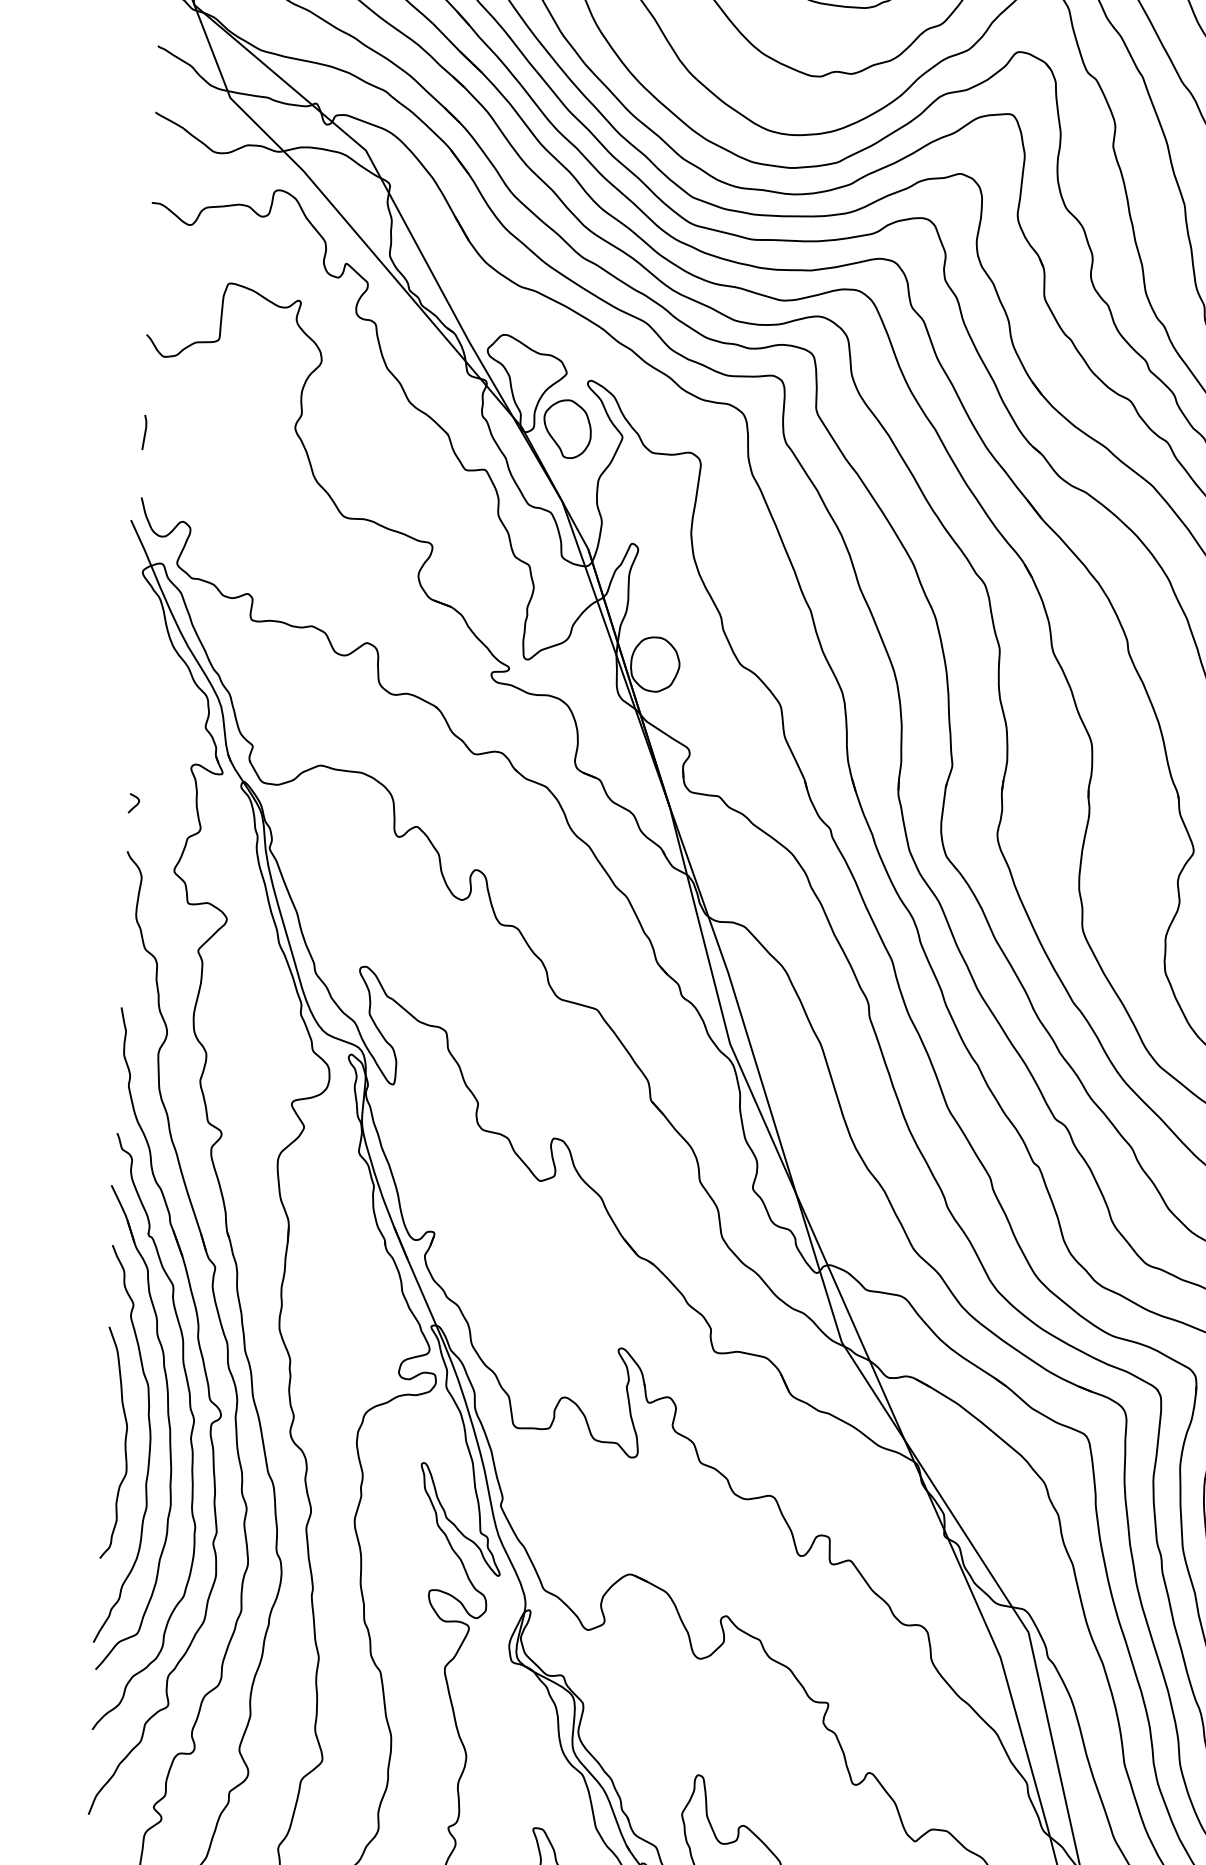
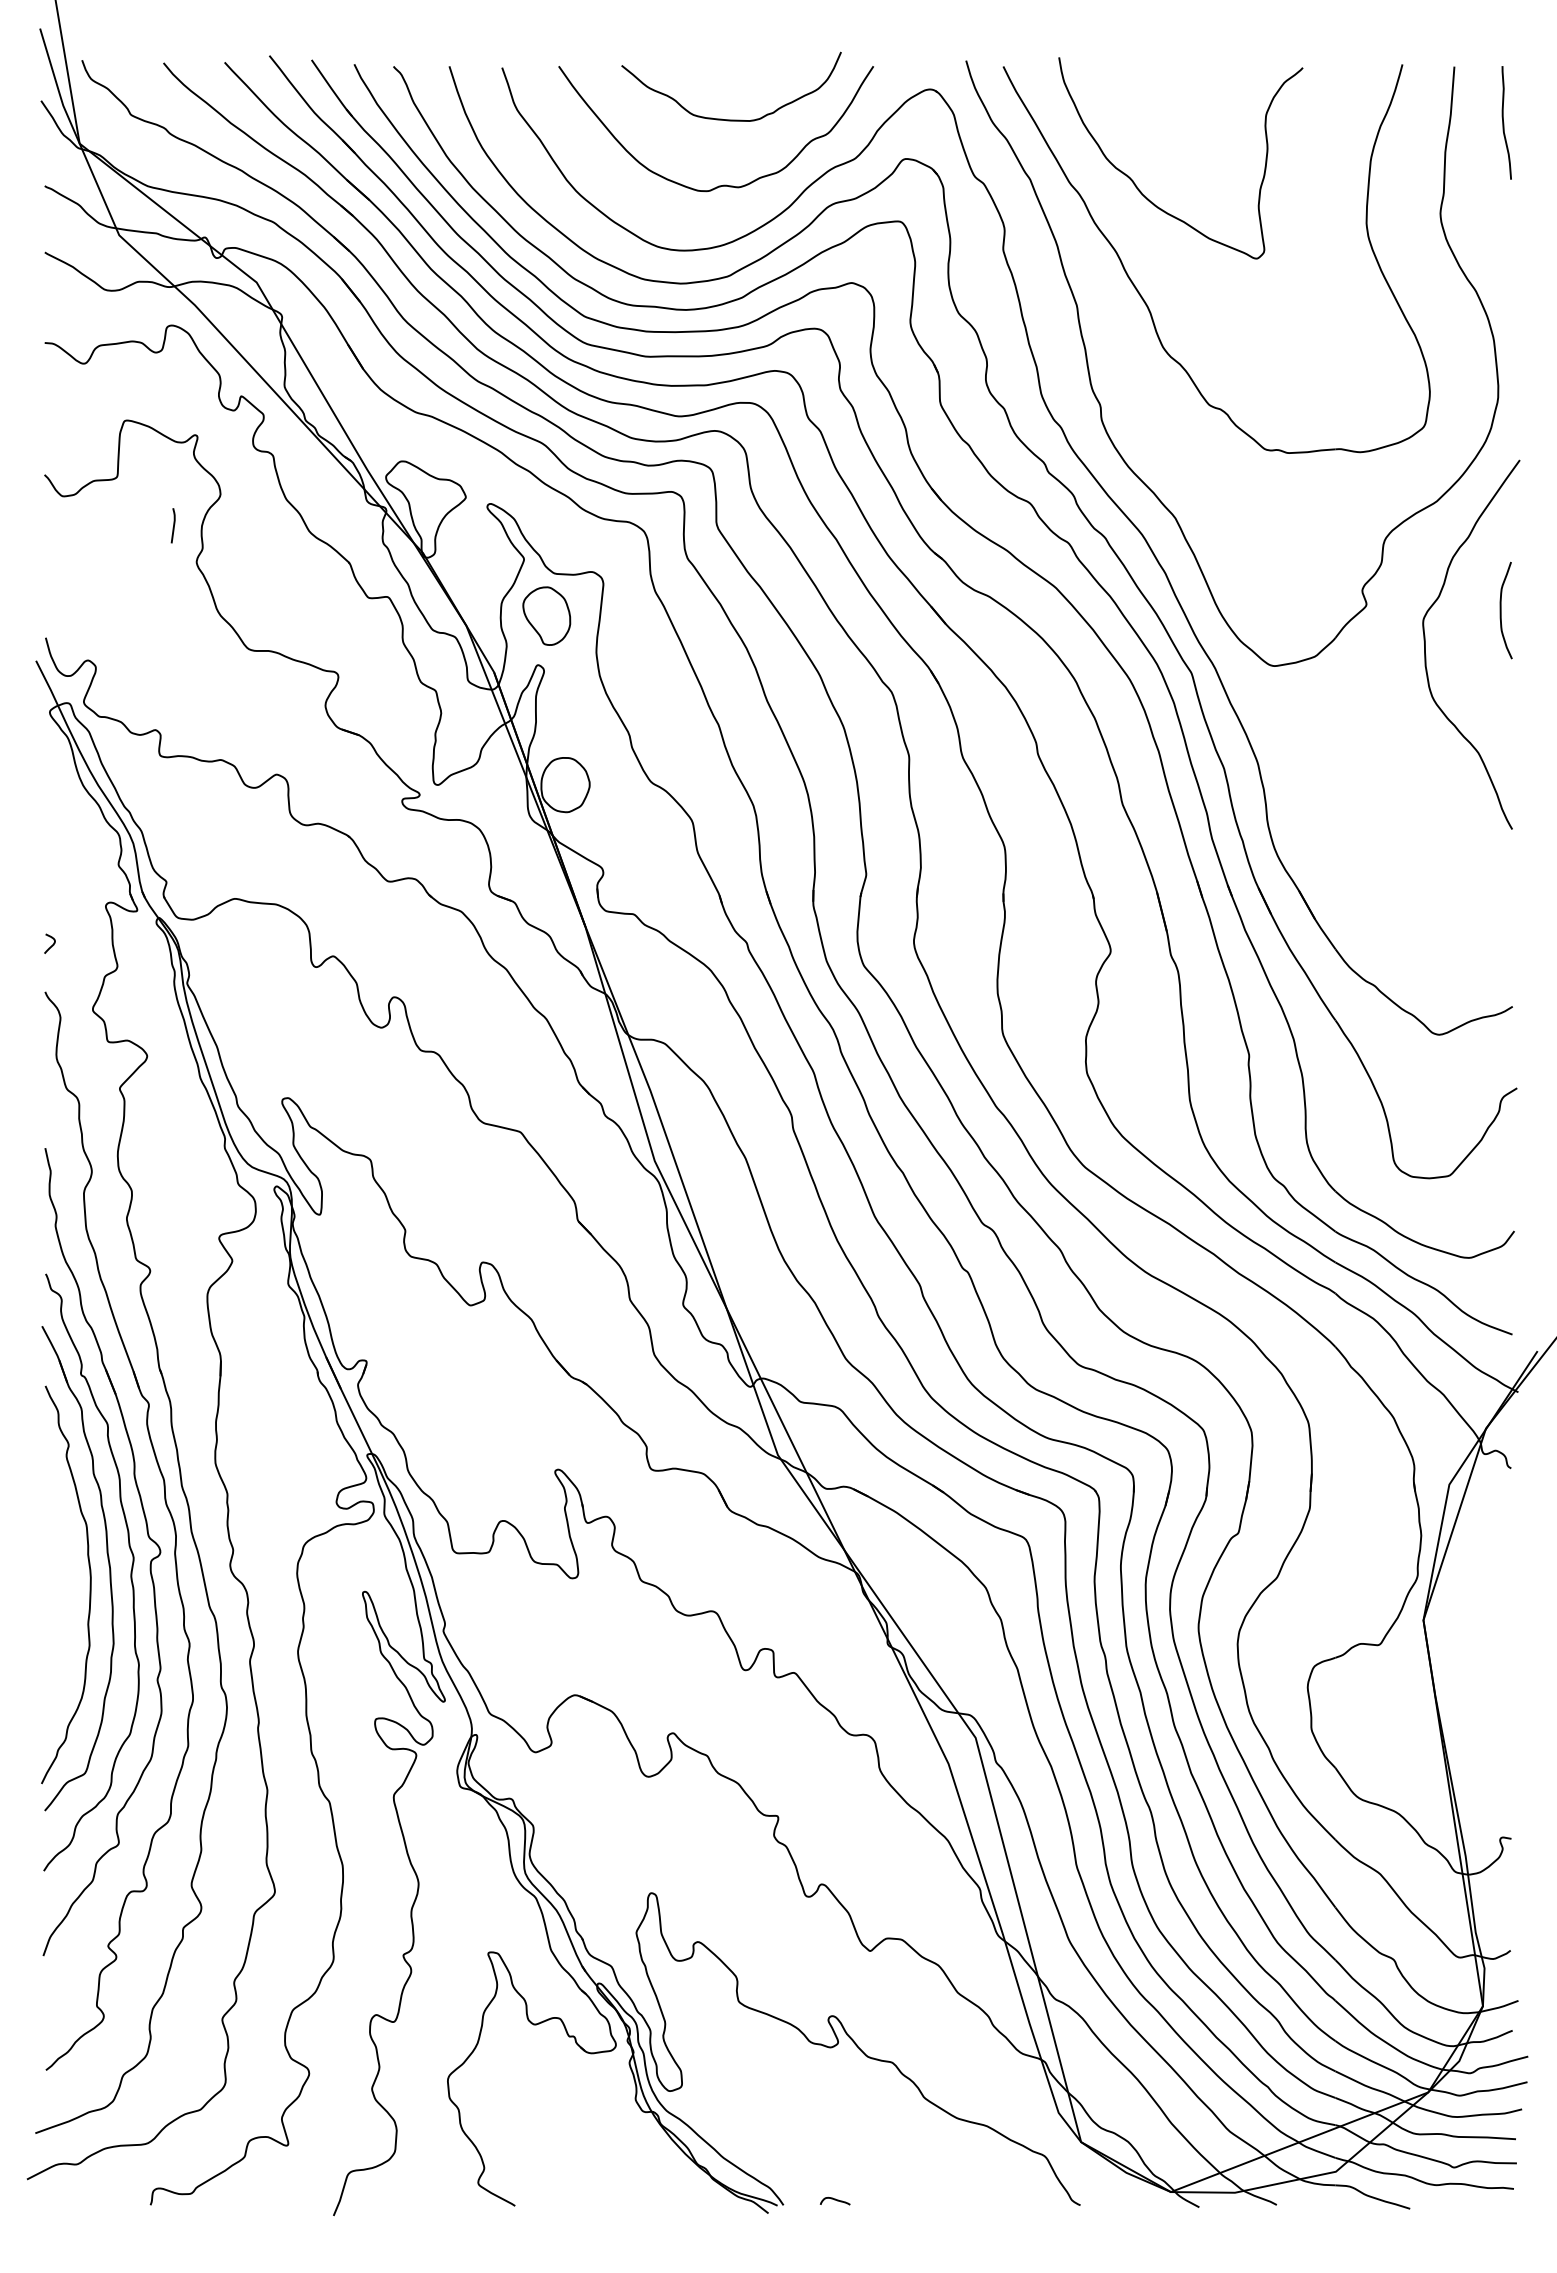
part: (567, 428) -> (546, 615), moved
line: (144, 432) -> (173, 525), moved
curve: (124, 1443) -> (65, 1583), removed

